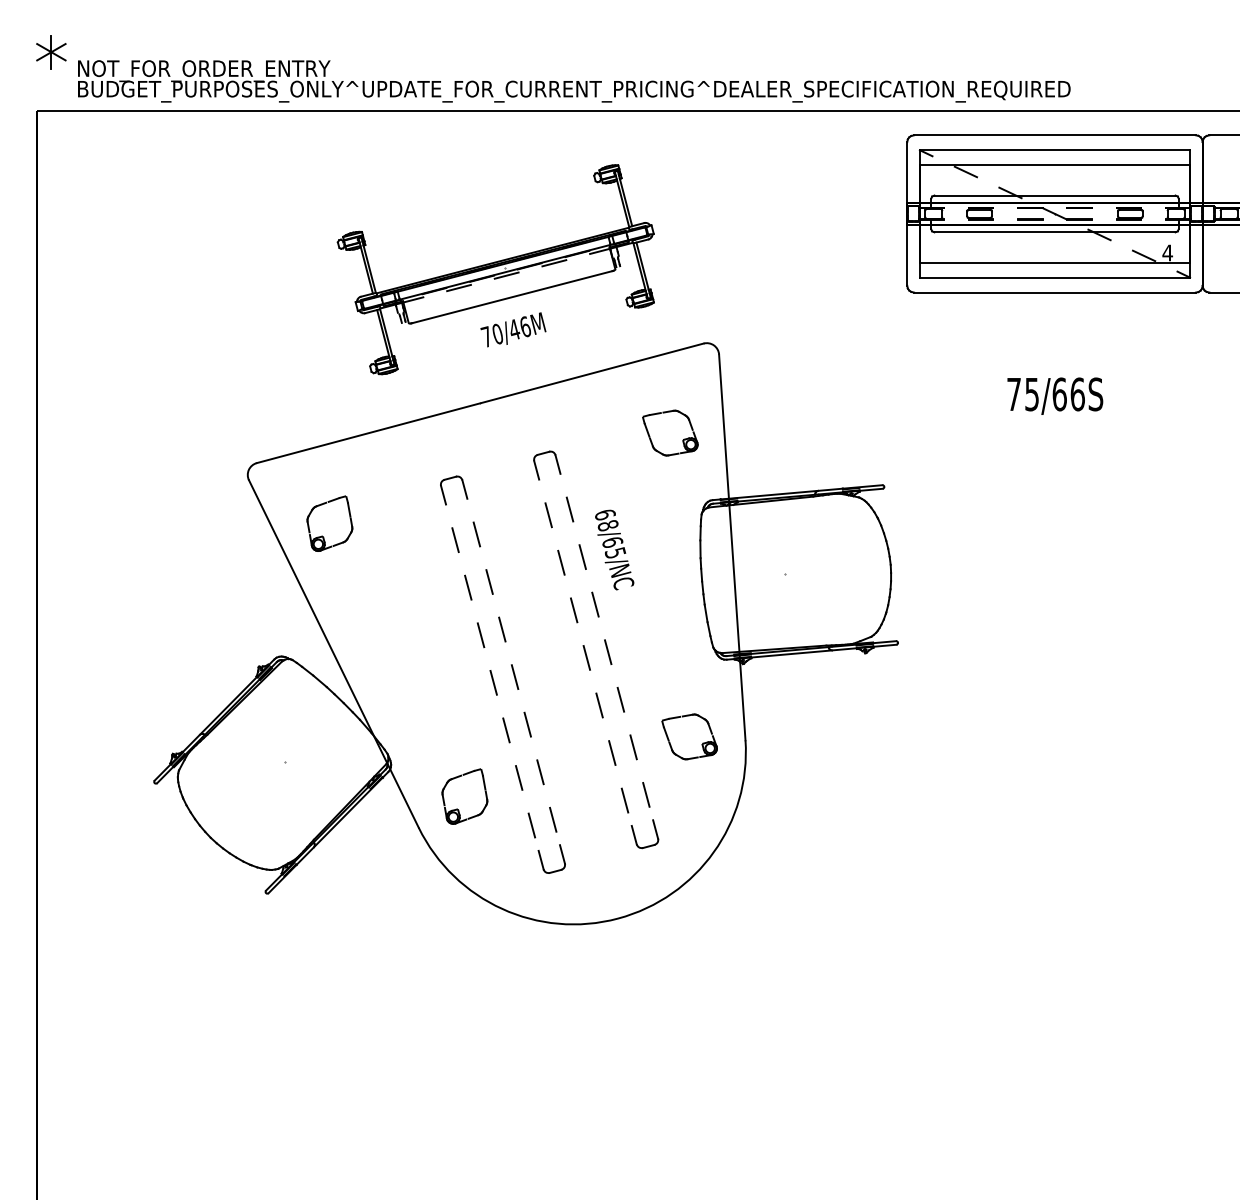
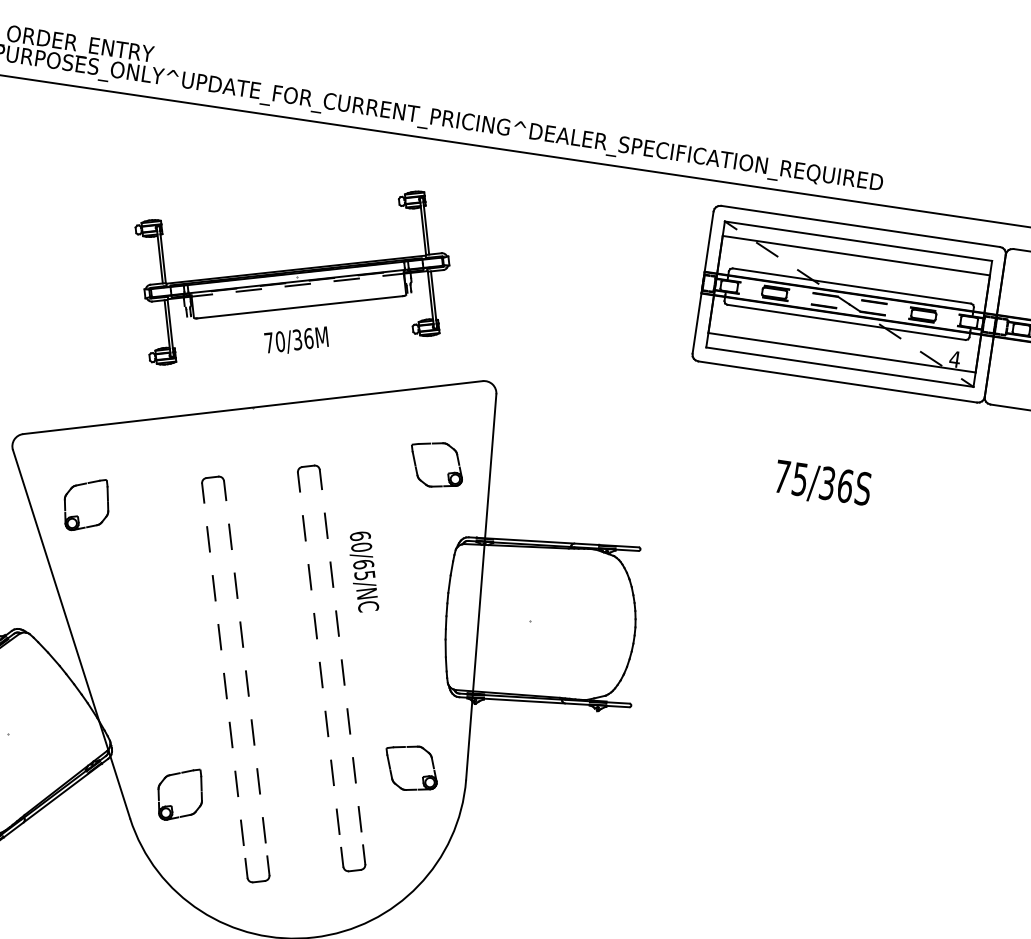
text: (514, 329) -> (297, 339), 70/46M -> 70/36M
text: (1059, 394) -> (827, 483), 75/66S -> 75/36S
text: (608, 525) -> (361, 547), 68/65/NC -> 60/65/NC

